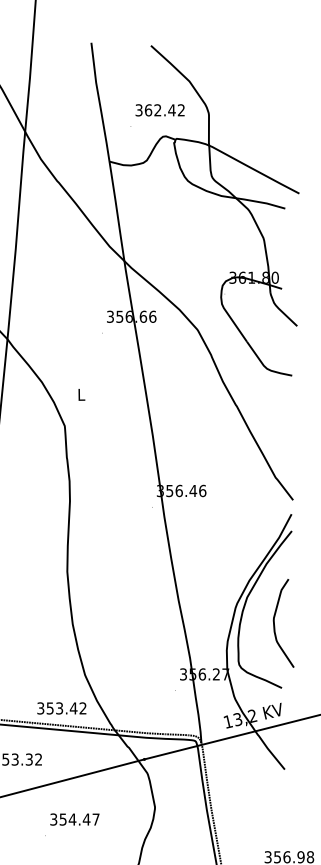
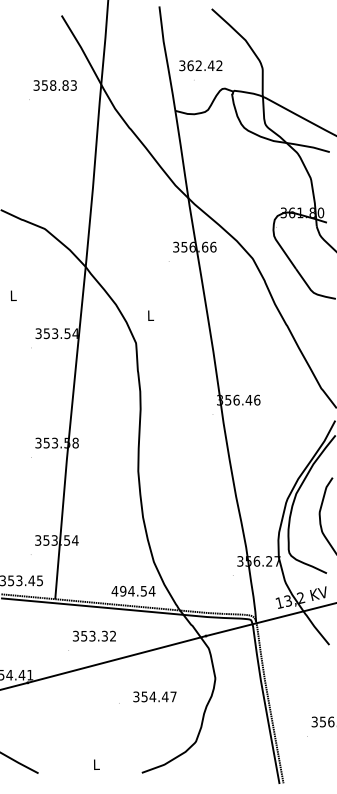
text: (159, 110) -> (200, 65), moved
text: (61, 707) -> (133, 590), 353.42 -> 494.54
text: (74, 819) -> (154, 696), moved

